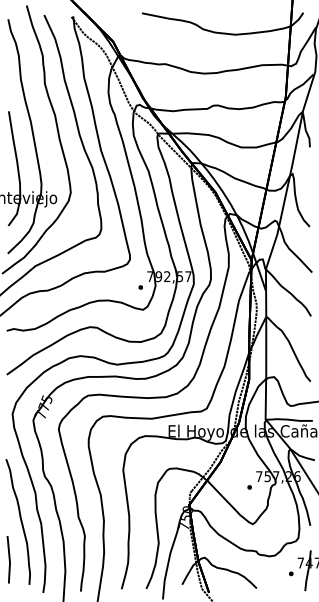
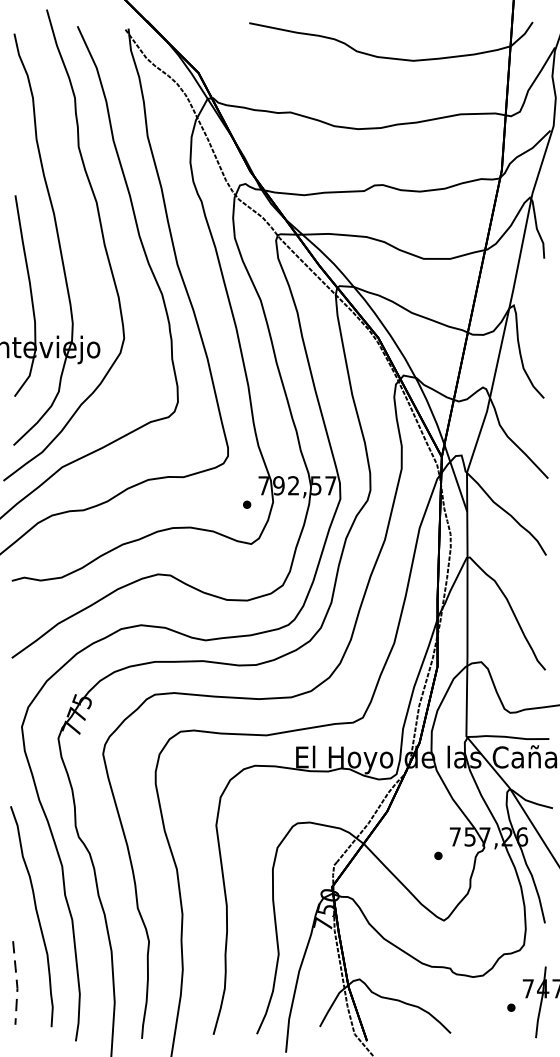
line: (9, 559) -> (16, 982), solid -> dashed

